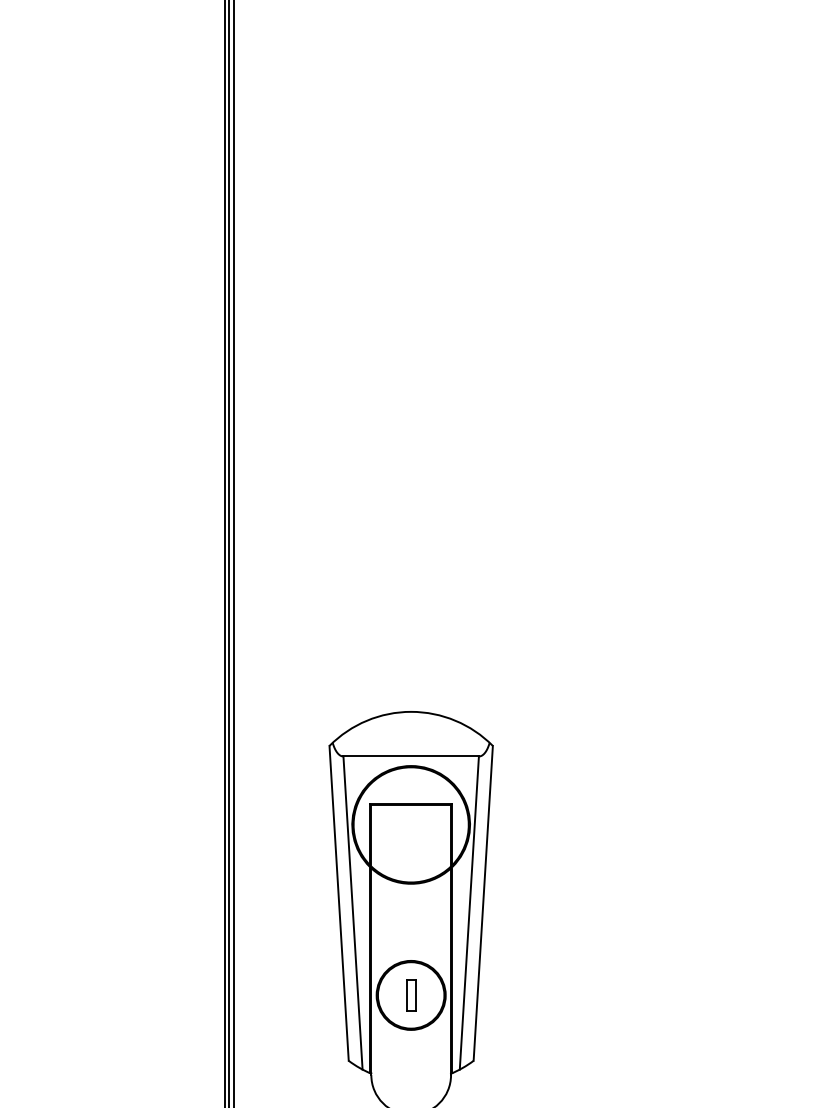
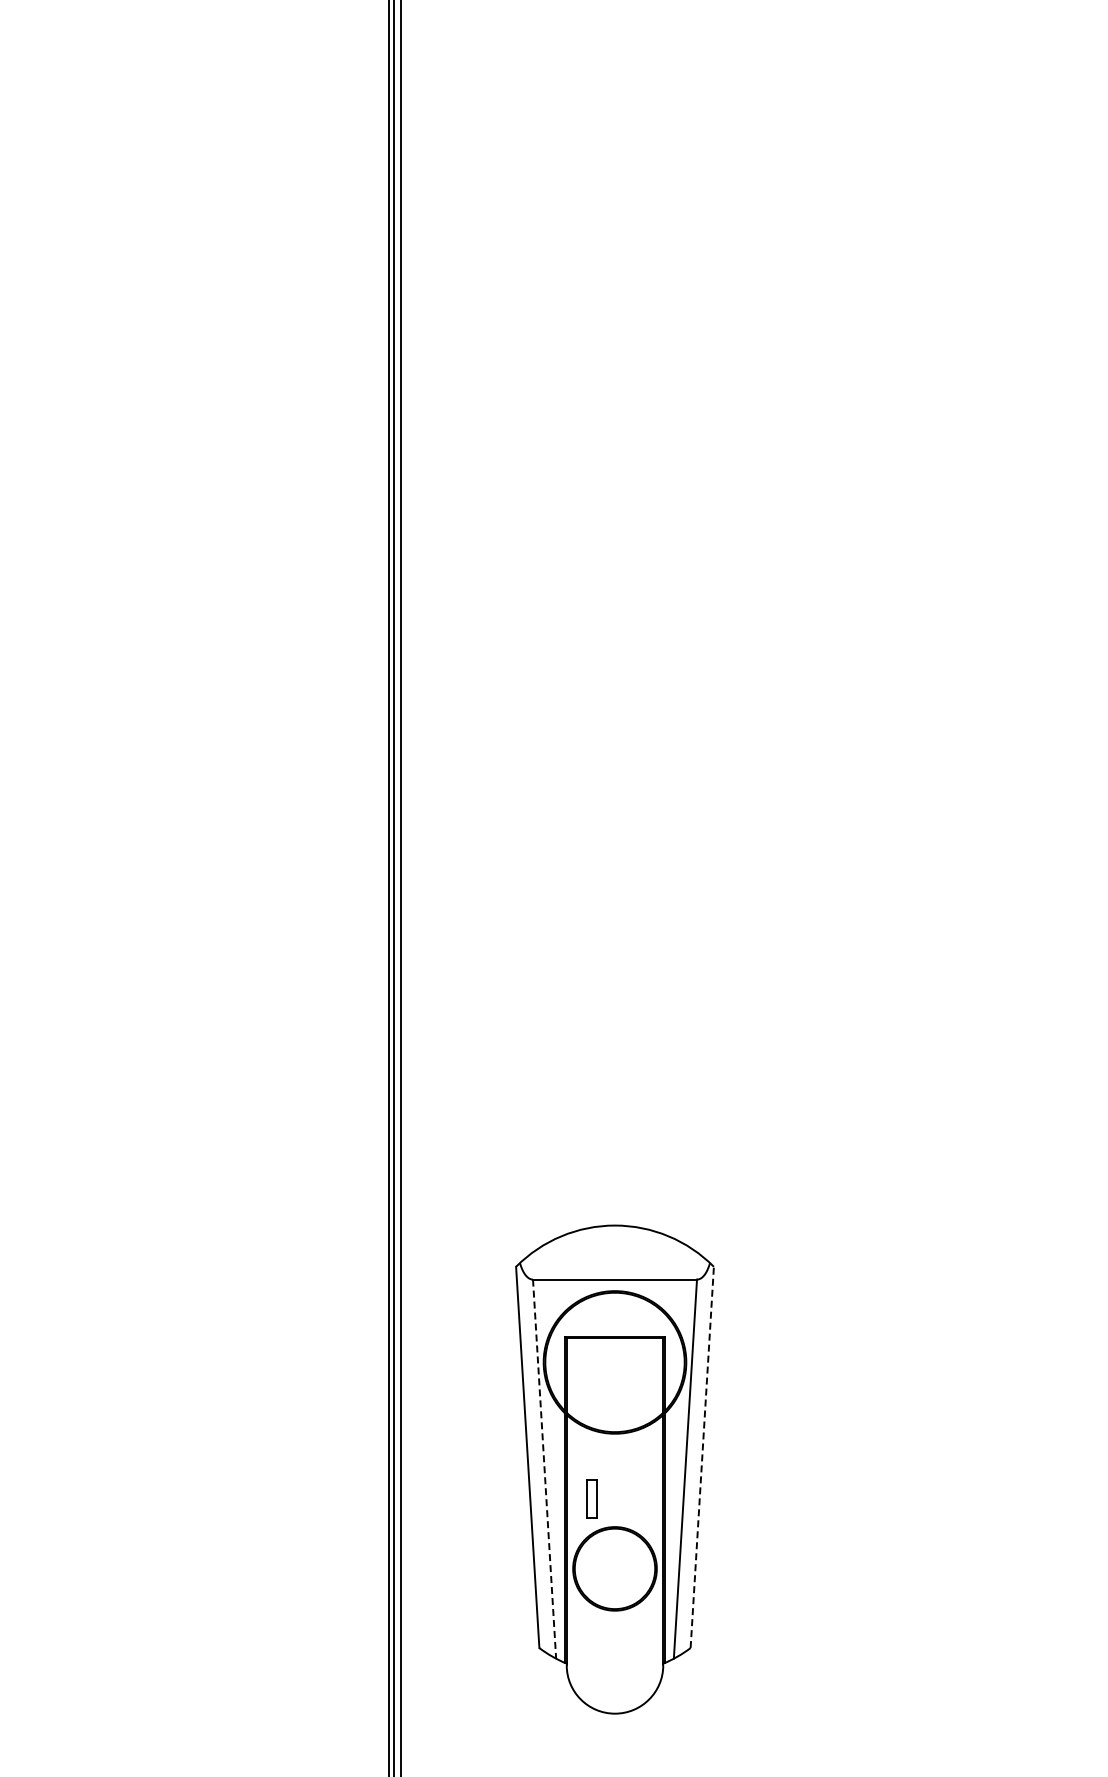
line: (483, 903) -> (702, 1457), solid -> dashed
line: (352, 913) -> (544, 1469), solid -> dashed
part: (410, 995) -> (591, 1498), moved

